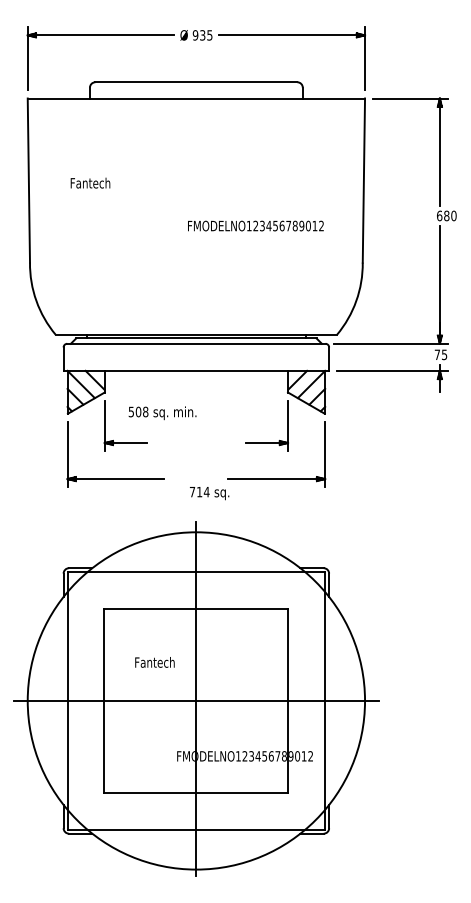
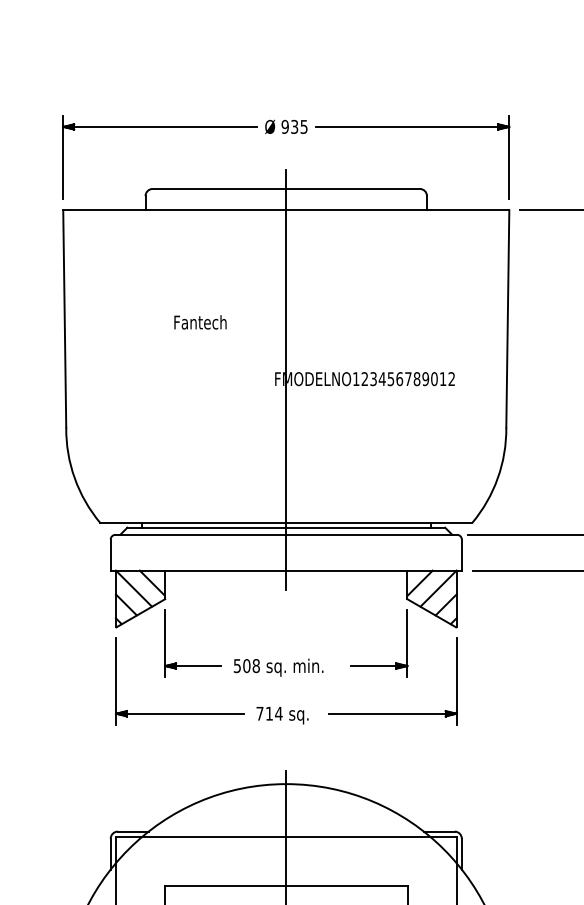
text: (90, 182) -> (200, 321), moved
line: (196, 226) -> (286, 379), added
text: (162, 413) -> (278, 668), moved
text: (209, 493) -> (282, 715), moved

